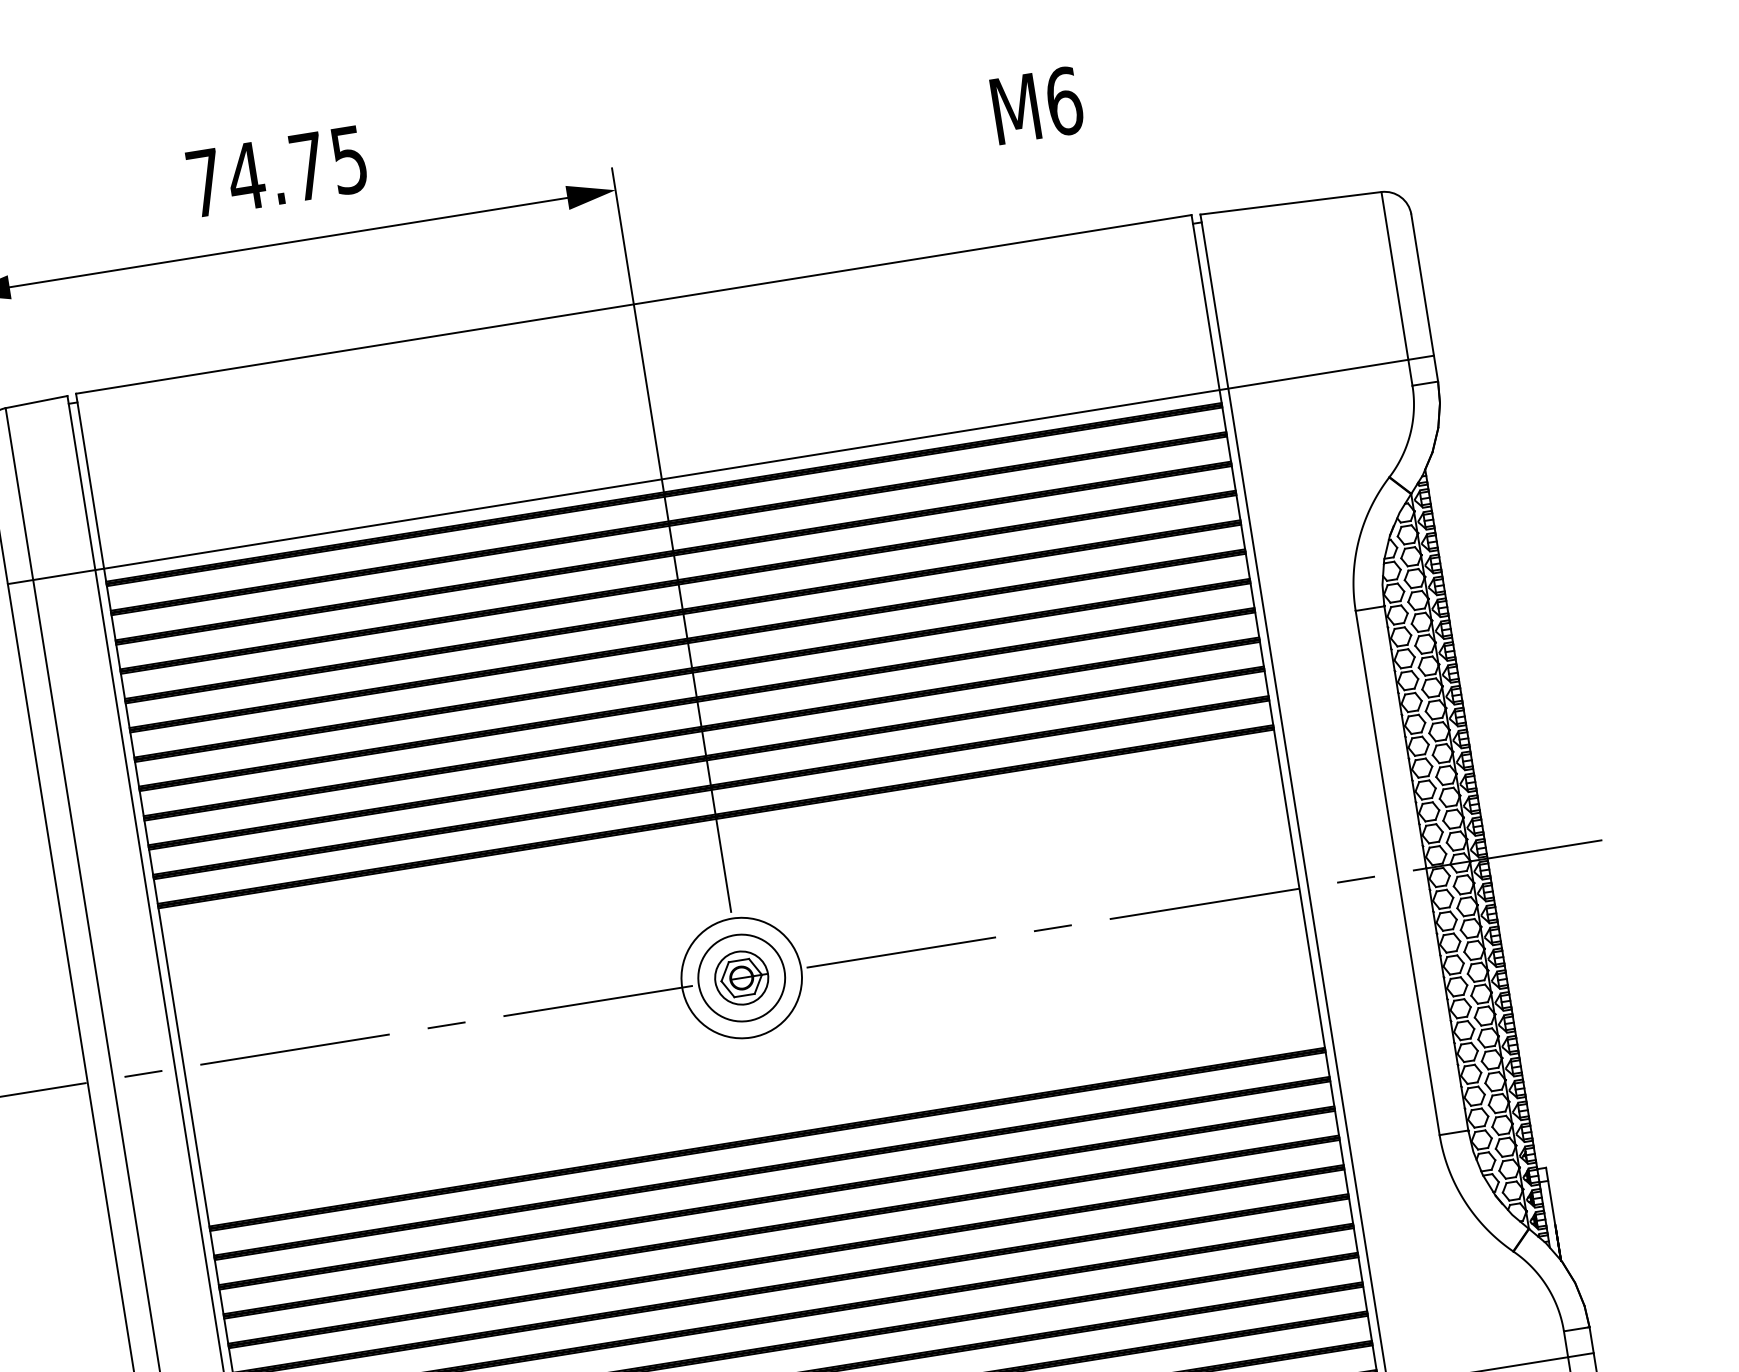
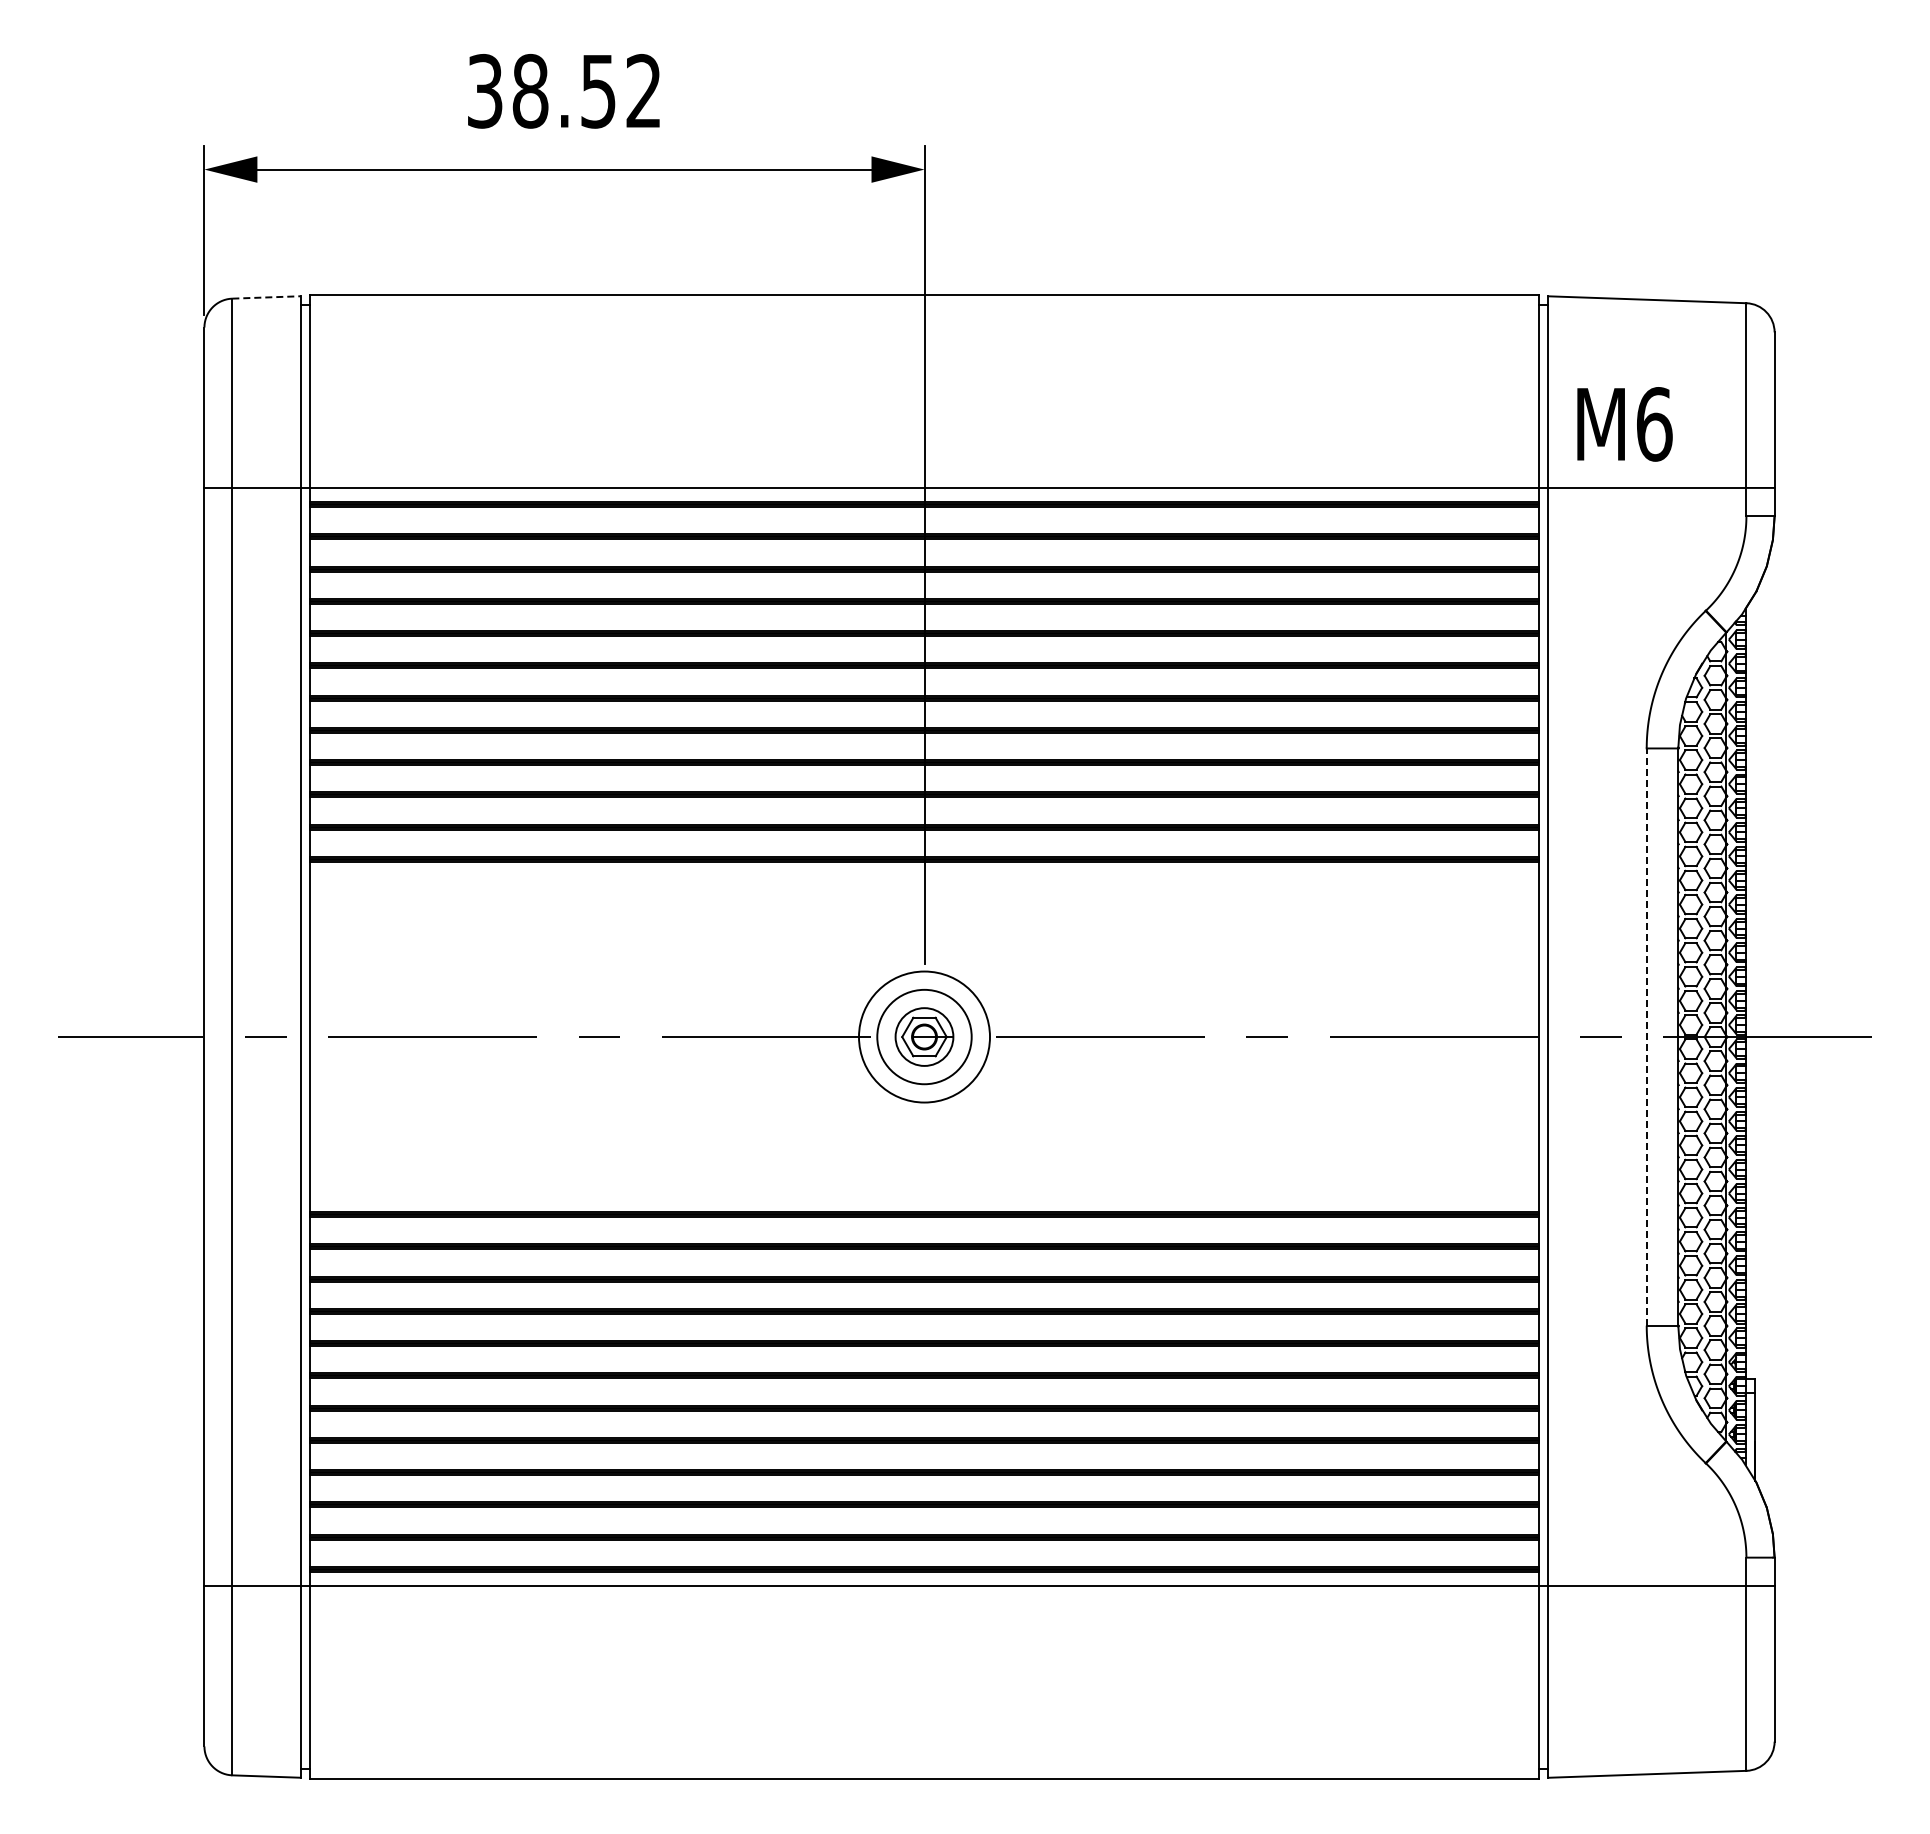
text: (1037, 105) -> (1624, 424), moved
text: (277, 170) -> (564, 90), 74.75 -> 38.52
line: (37, 401) -> (267, 297), solid -> dashed
line: (1397, 873) -> (1646, 1037), solid -> dashed

